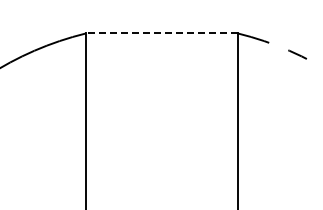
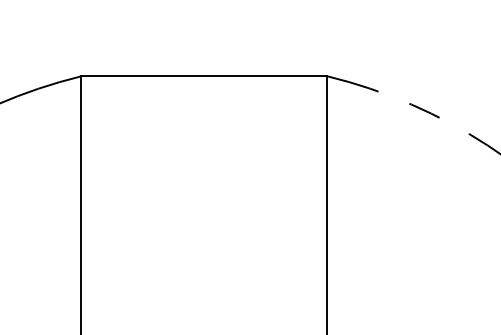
line: (161, 33) -> (203, 76), dashed -> solid

